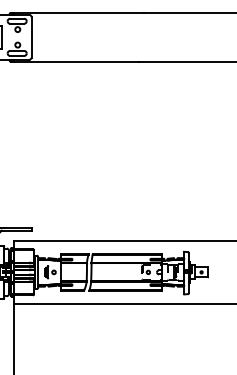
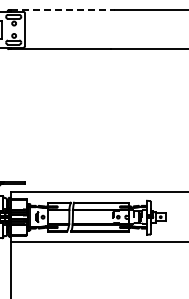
line: (79, 13) -> (63, 10), solid -> dashed

